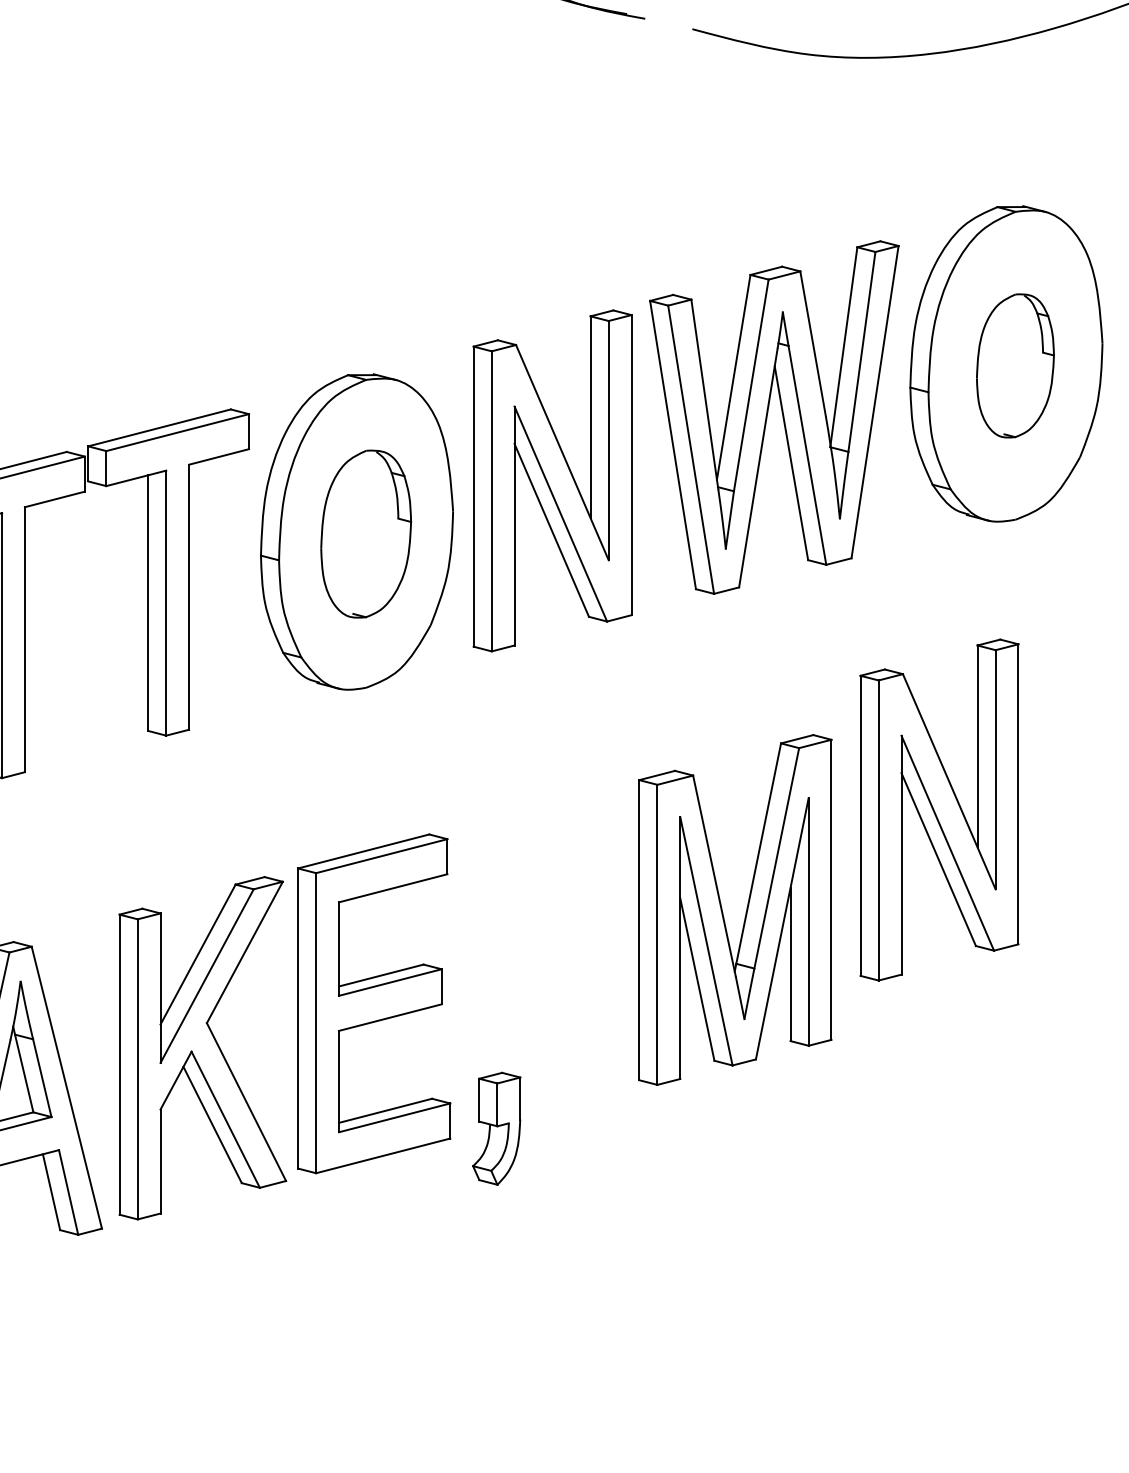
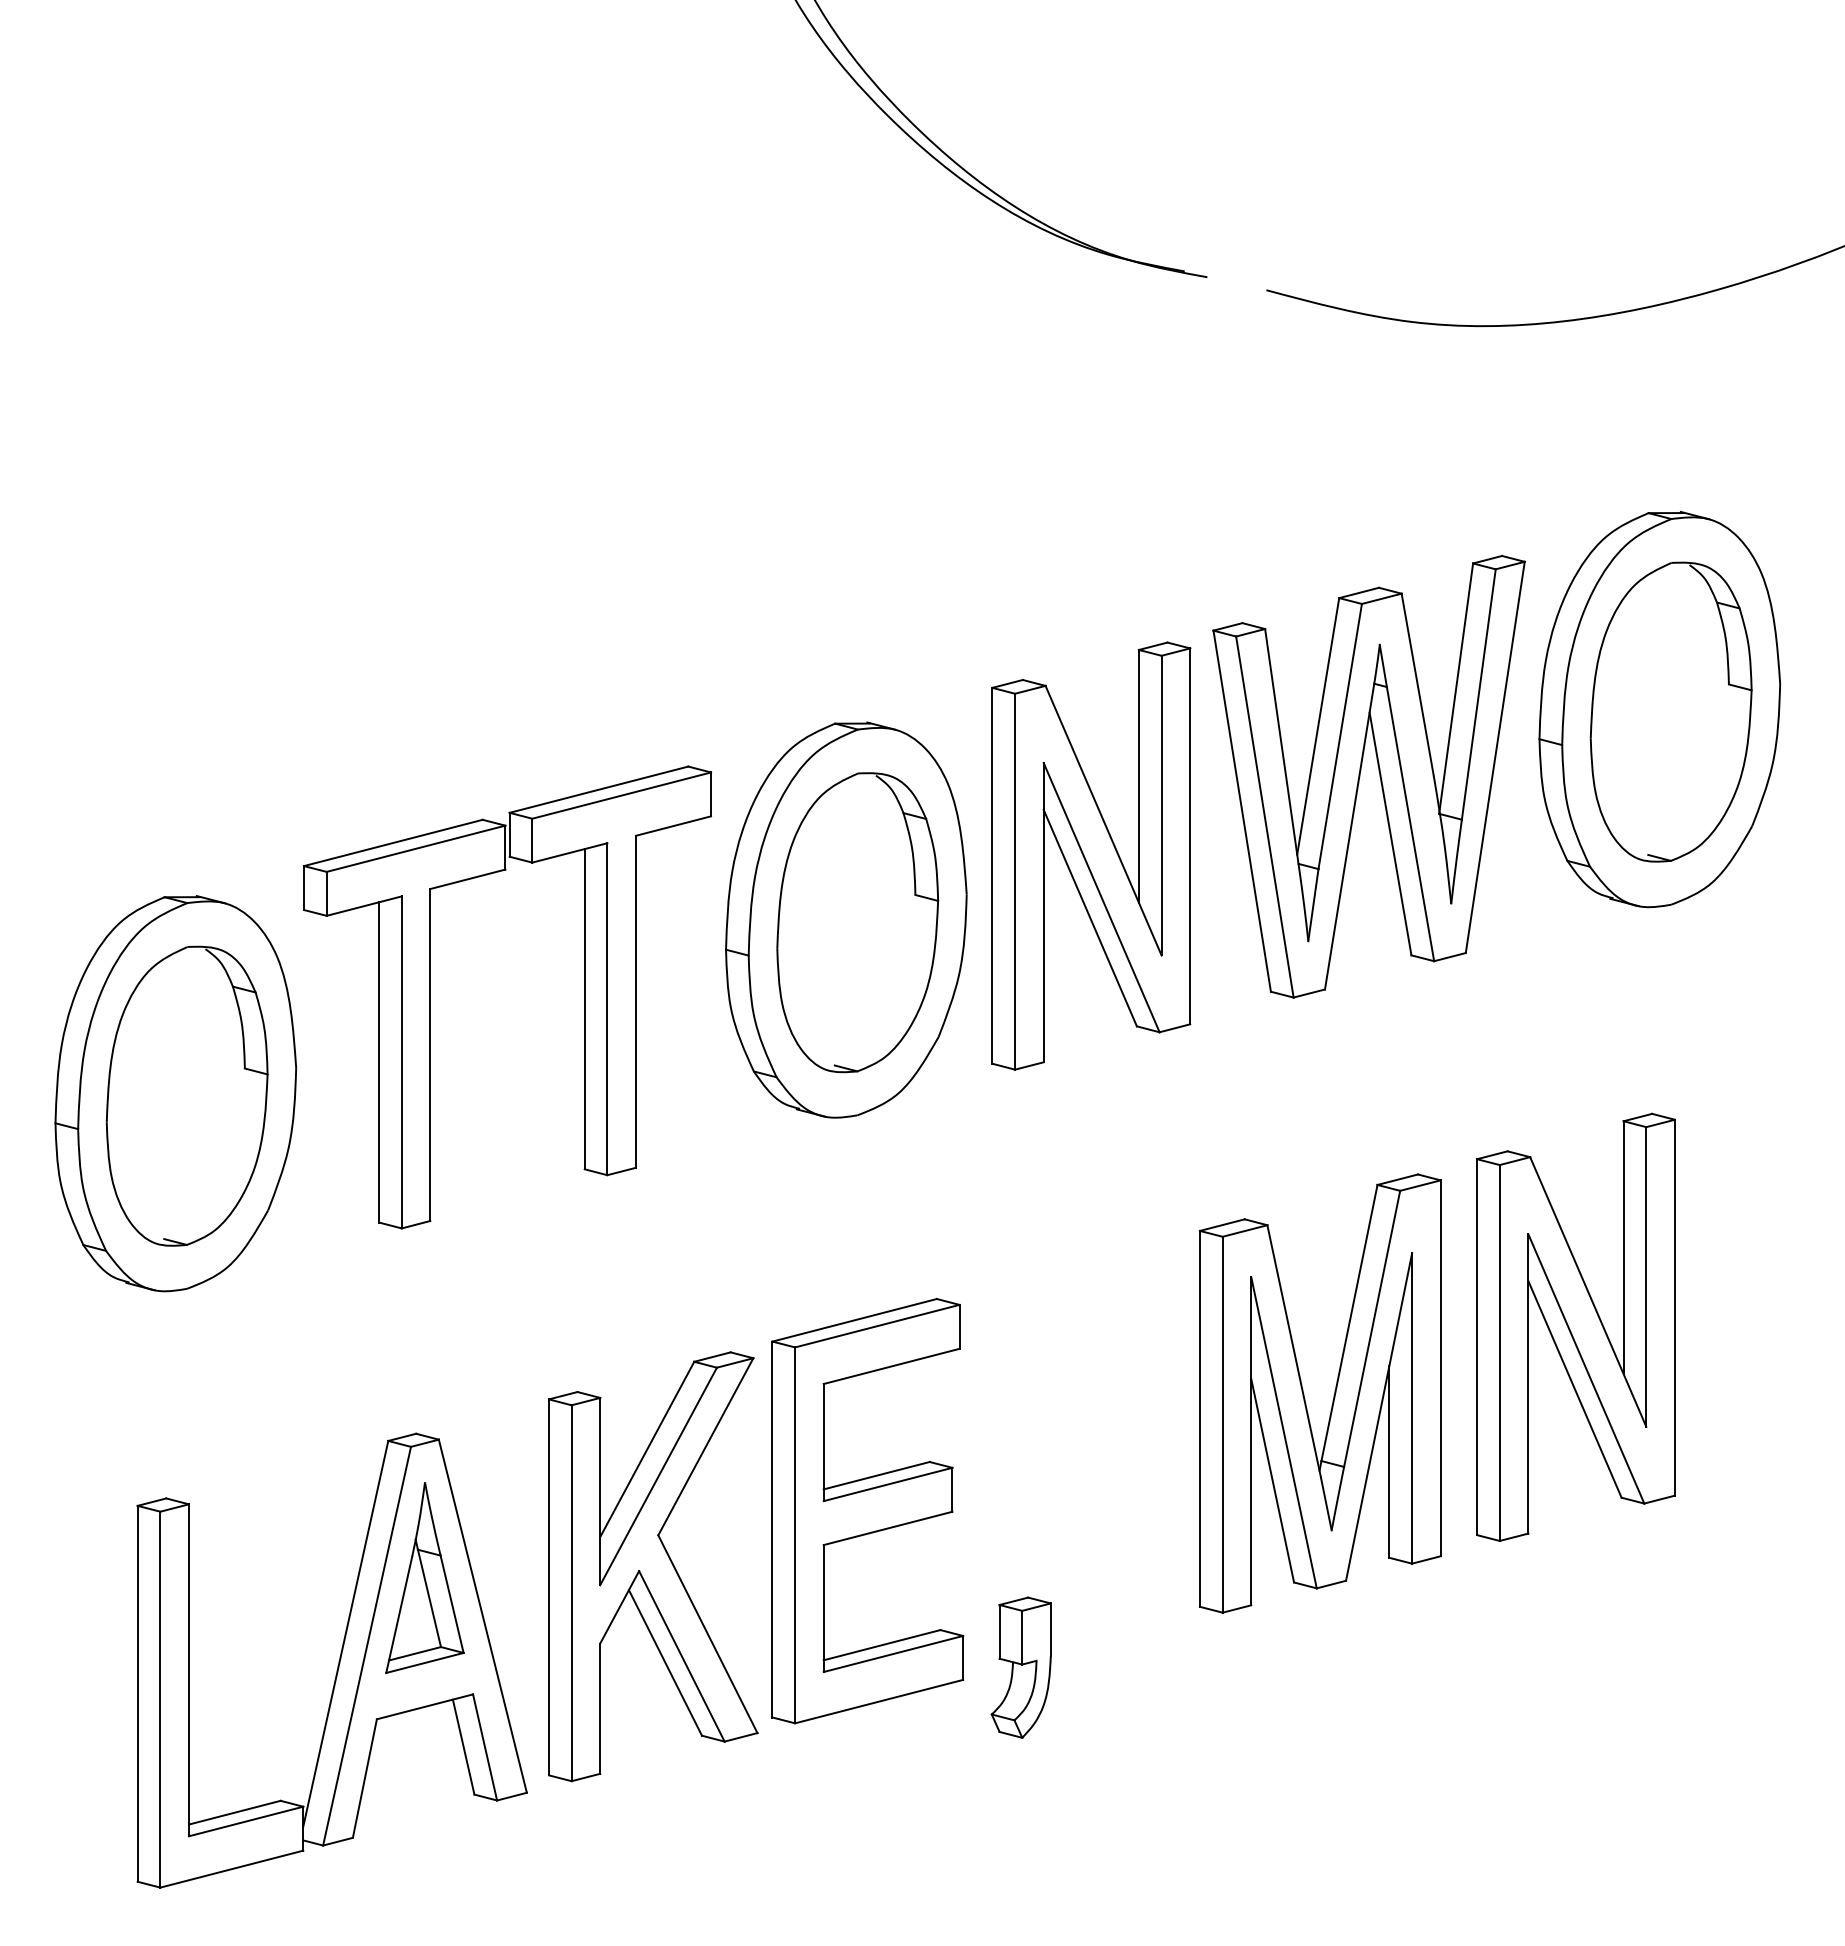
part: (1014, 365) -> (1670, 711), size x1.67
part: (365, 533) -> (857, 922), size x1.43
part: (939, 809) -> (1575, 1326), moved

